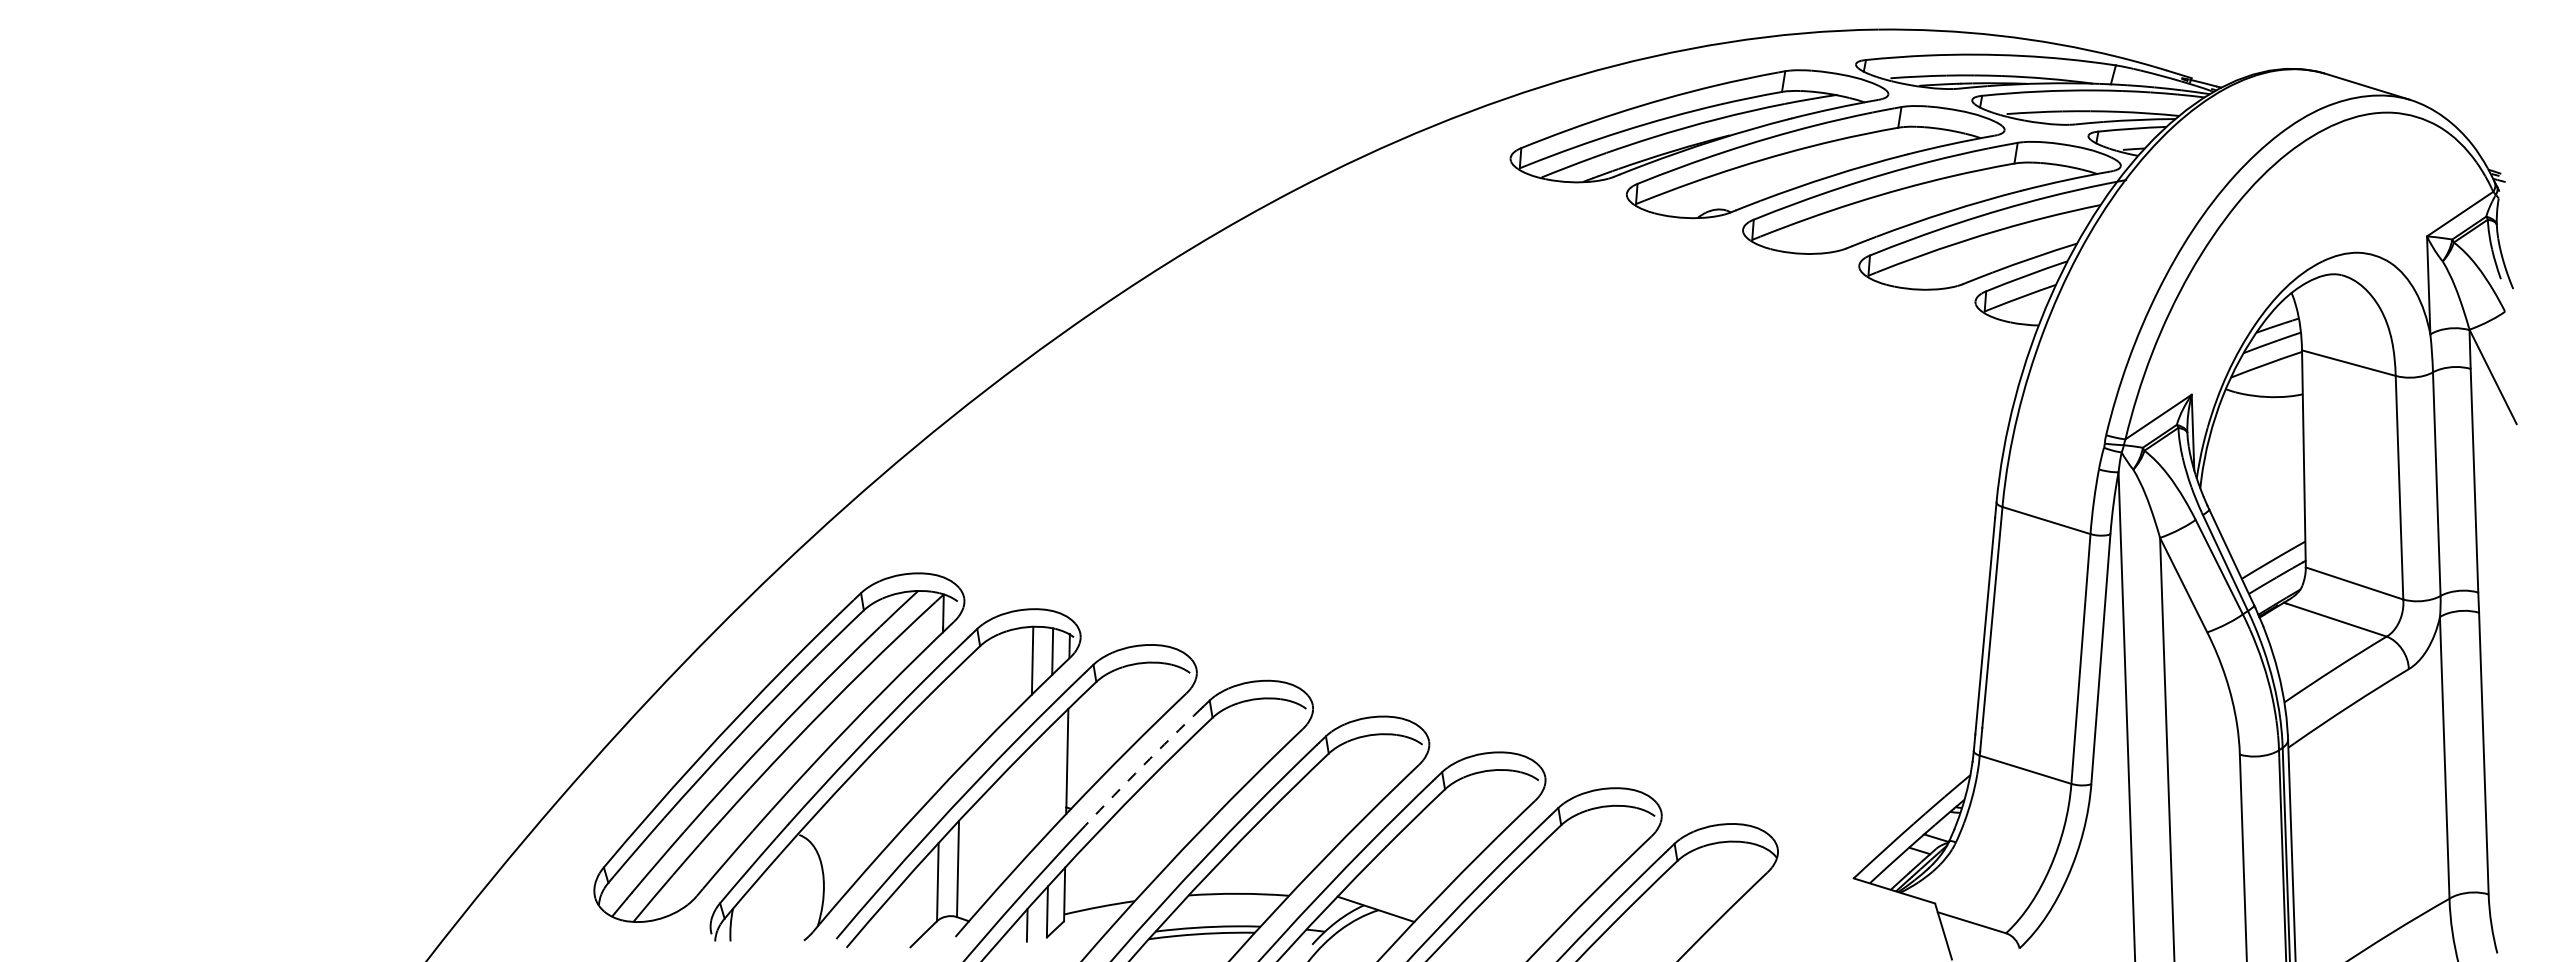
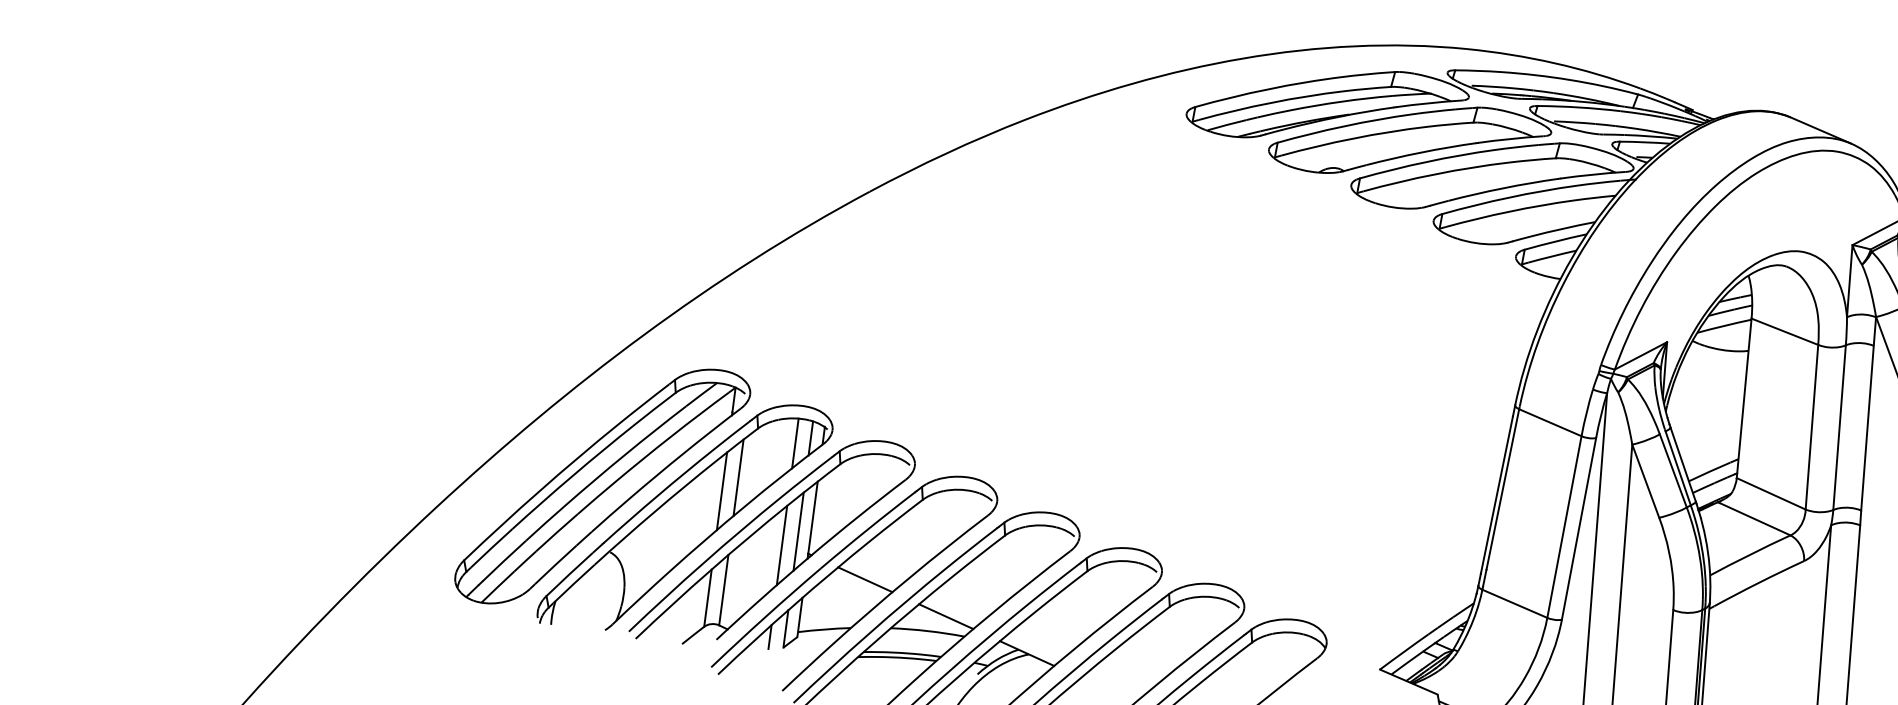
line: (961, 715) -> (738, 477), added
line: (940, 736) -> (721, 491), added
arc: (1142, 766) -> (867, 529), dashed -> solid
line: (1050, 778) -> (798, 531), added
line: (1029, 800) -> (781, 545), added
line: (1146, 833) -> (864, 579), added
line: (1261, 871) -> (946, 616), added

